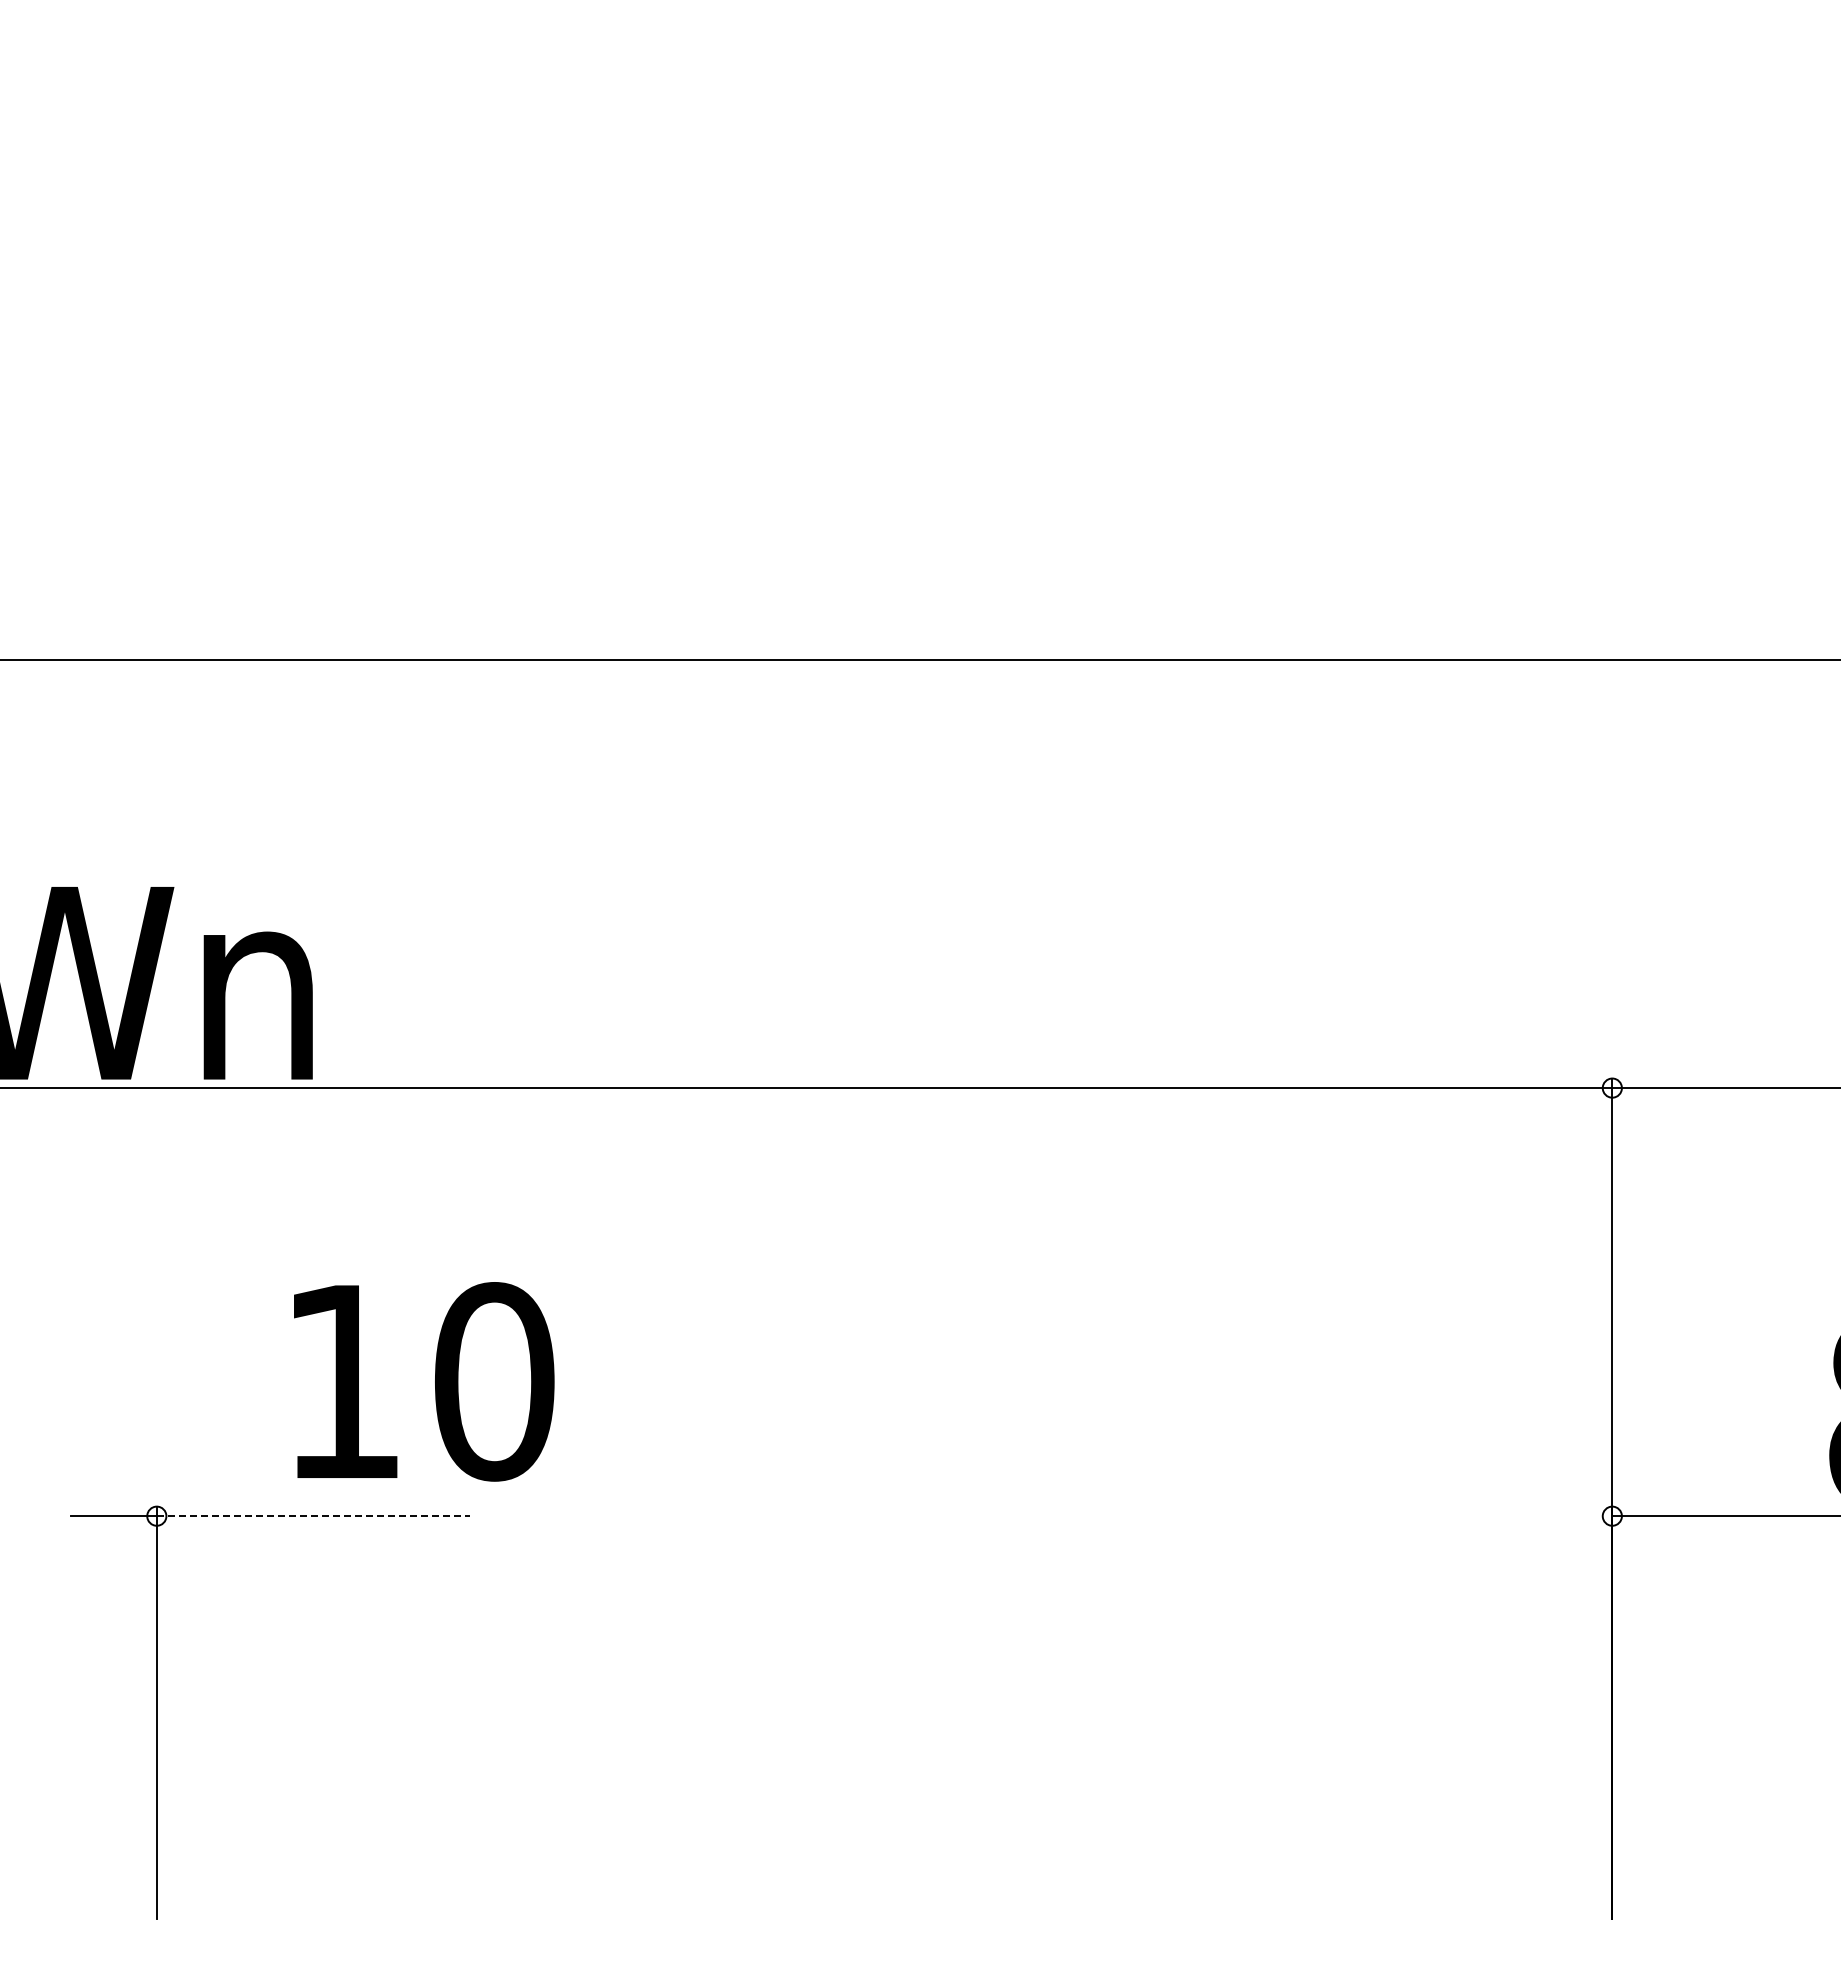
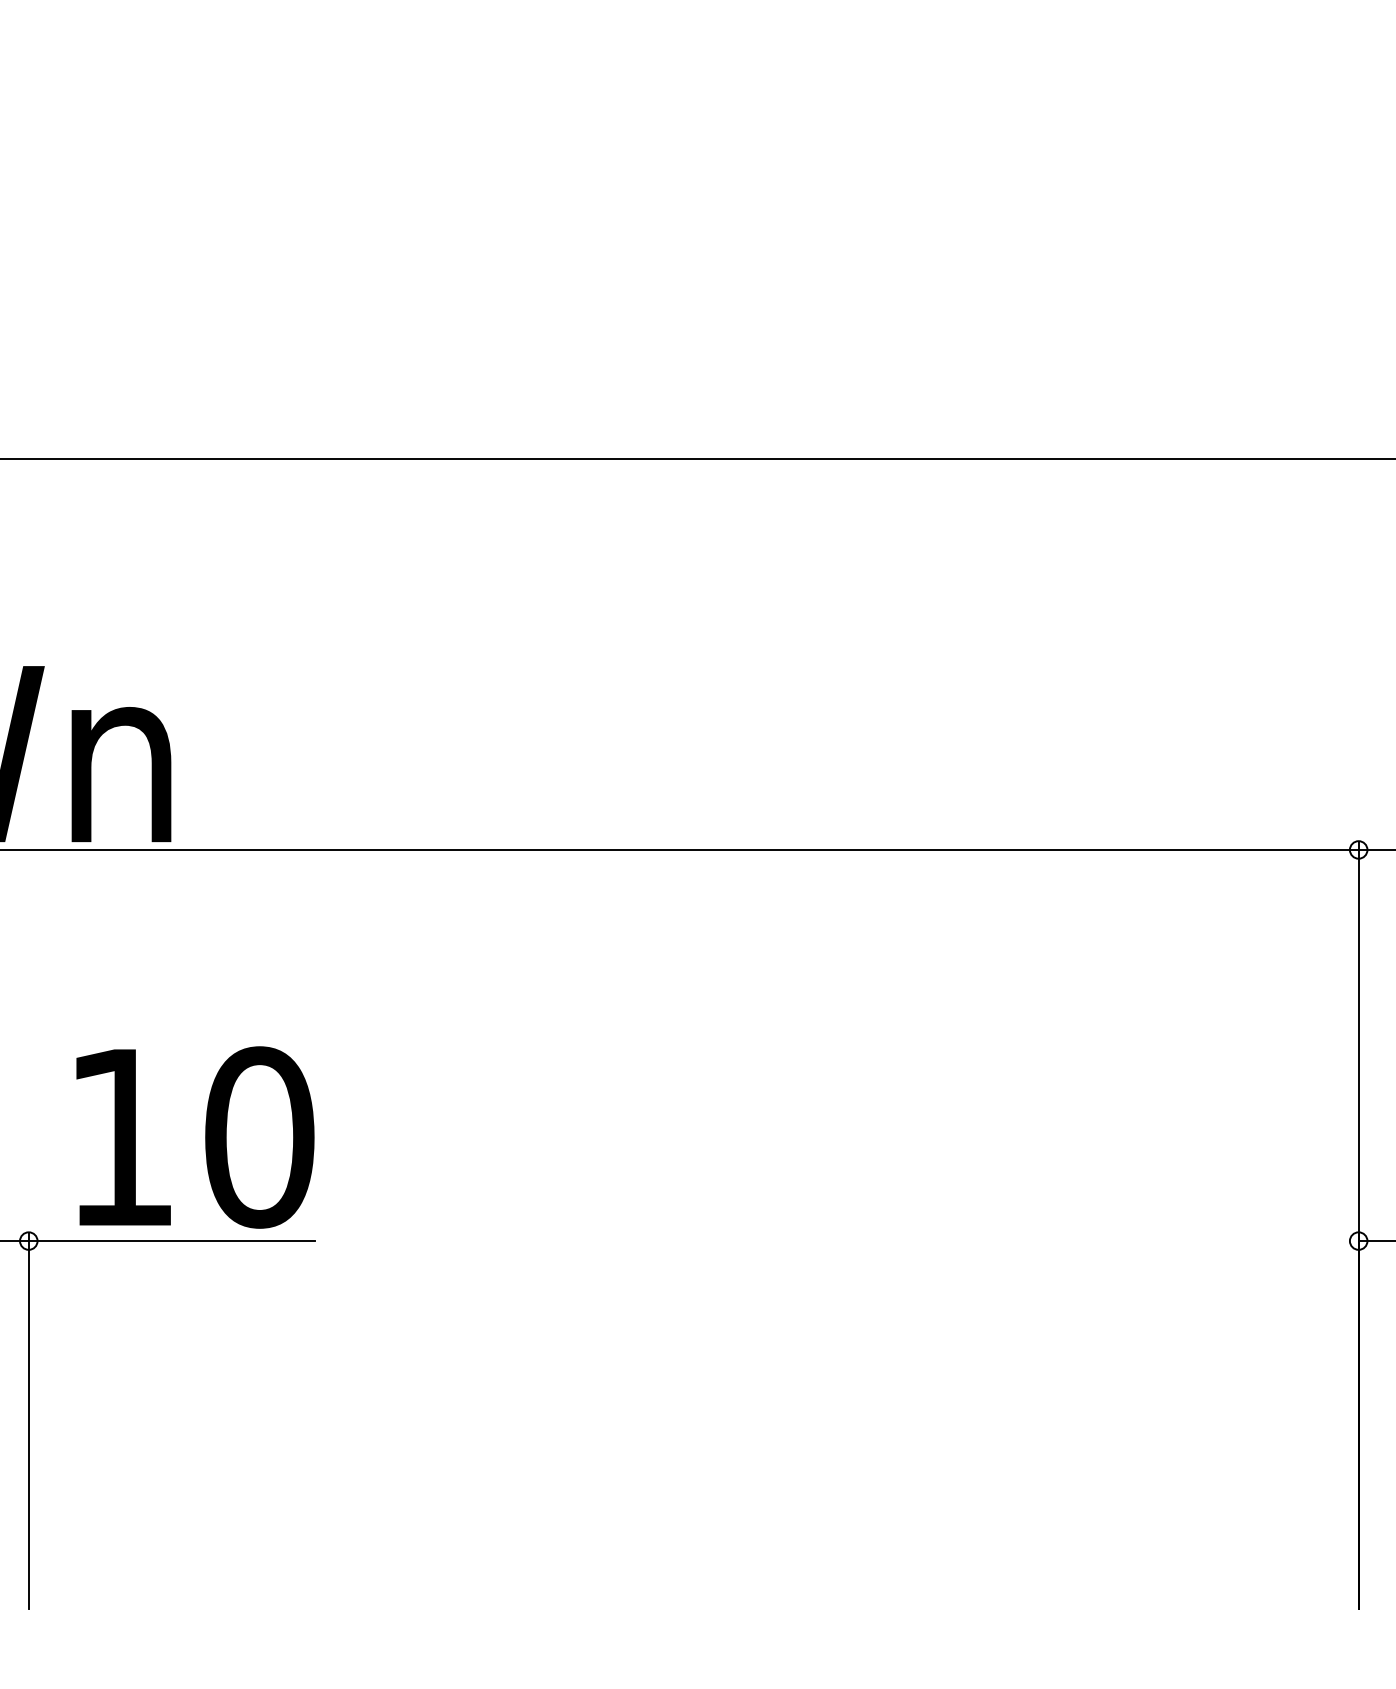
text: (424, 1381) -> (195, 1137), moved
line: (313, 1516) -> (171, 1241), dashed -> solid

